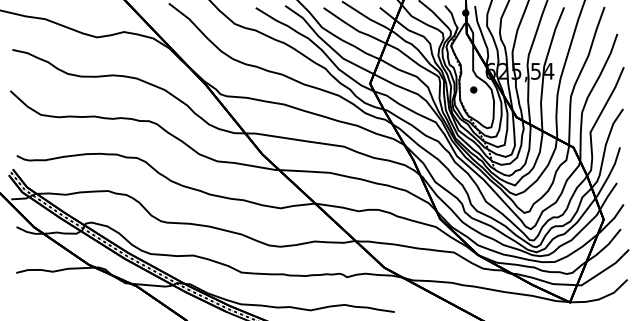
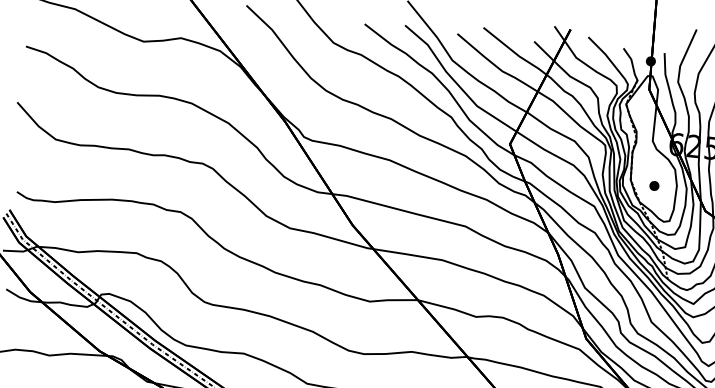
part: (473, 89) -> (654, 185), moved

